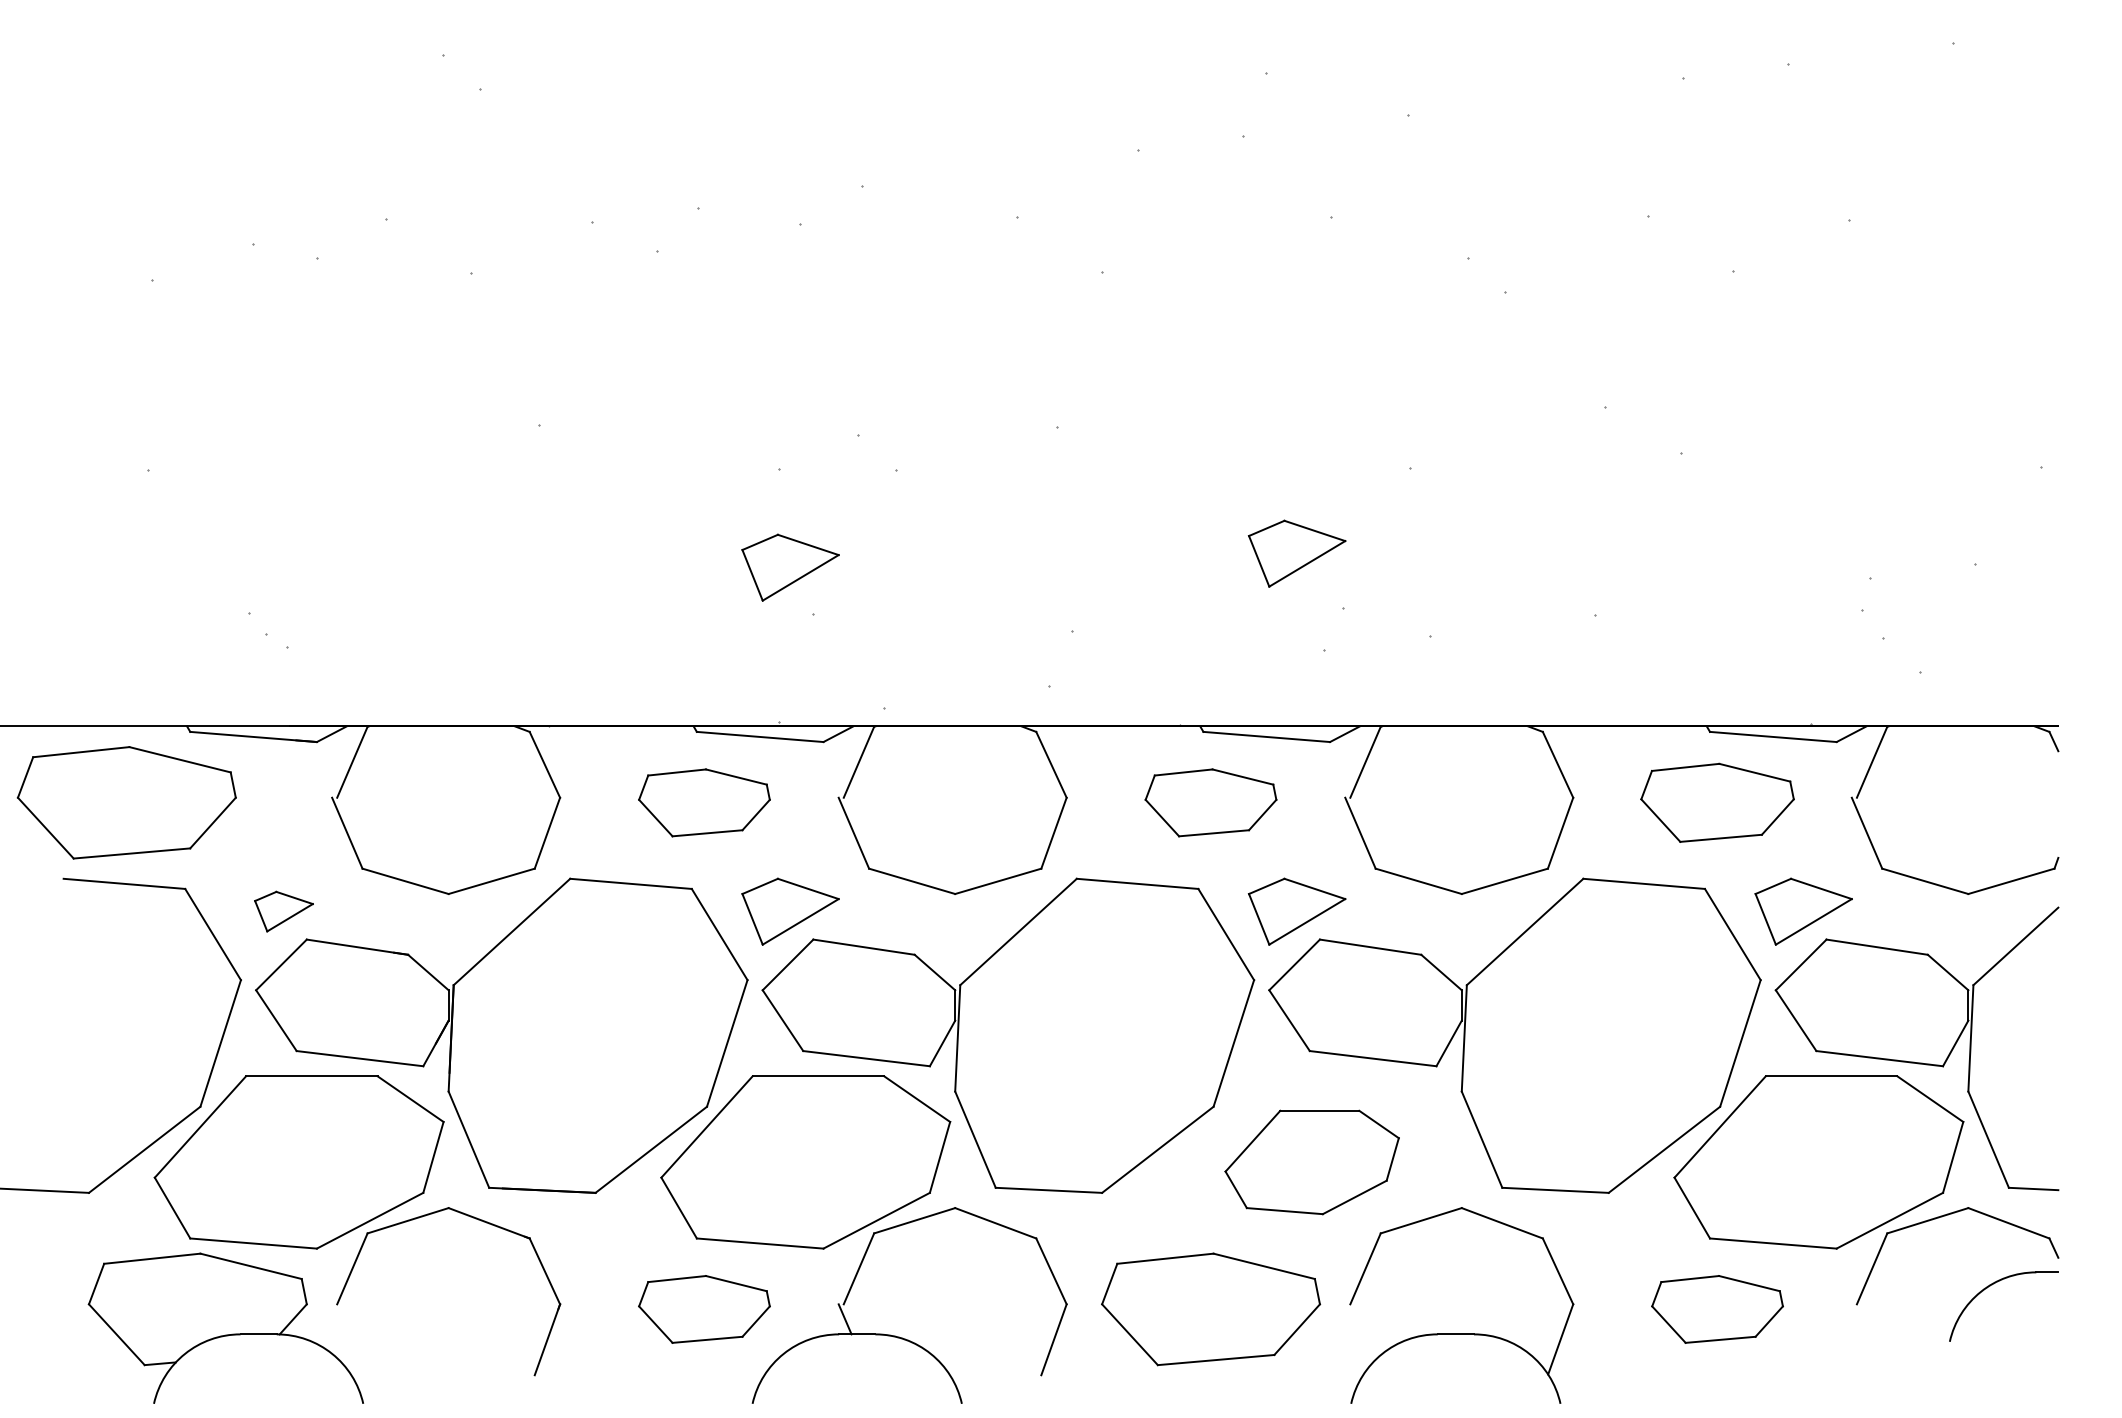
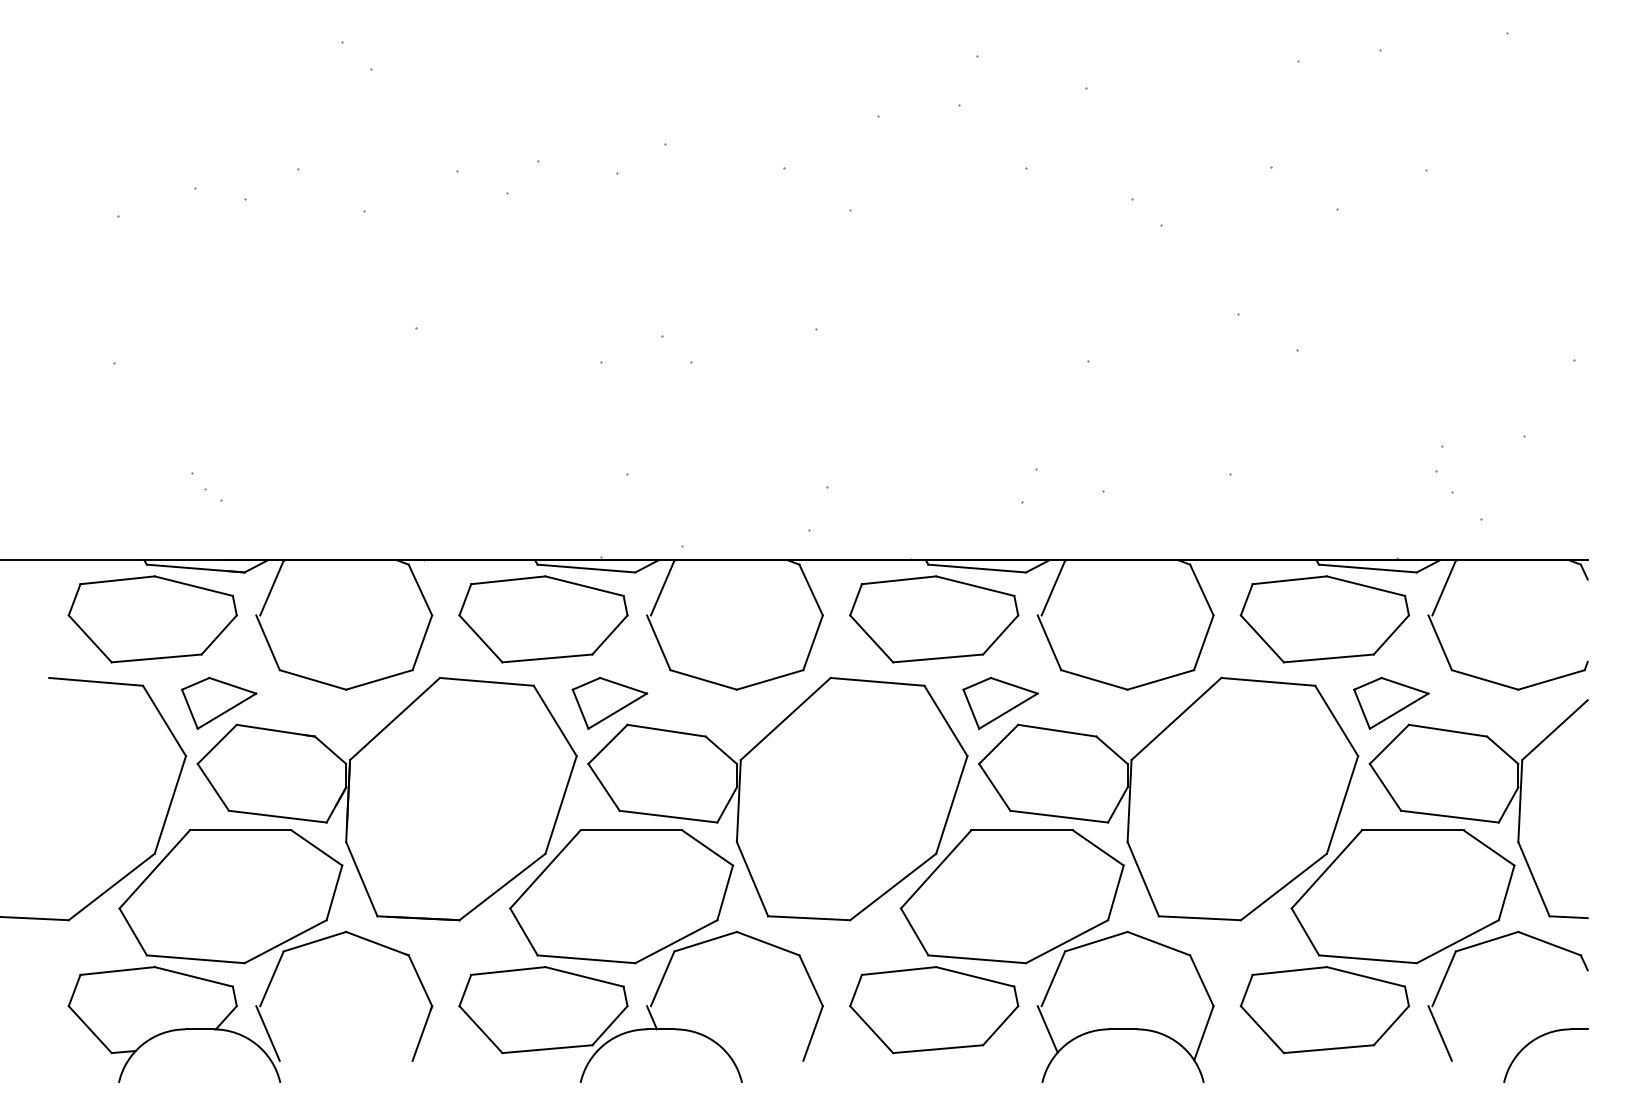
part: (1296, 553) -> (1000, 427), removed
part: (790, 567) -> (609, 437), removed
part: (126, 802) -> (152, 619), moved
part: (704, 802) -> (543, 619), size x1.67
part: (1210, 802) -> (933, 619), size x1.67
part: (1717, 802) -> (1324, 619), size x1.43
part: (283, 911) -> (218, 703), size x1.67
part: (1311, 1162) -> (1011, 896), size x1.67
part: (1992, 1285) -> (1536, 1039), moved
part: (704, 1309) -> (543, 1010), size x1.67
part: (1717, 1309) -> (1324, 1010), size x1.67
line: (1358, 1334) -> (1047, 1029), added
line: (347, 1339) -> (268, 1033), added
line: (1866, 1339) -> (1439, 1033), added

